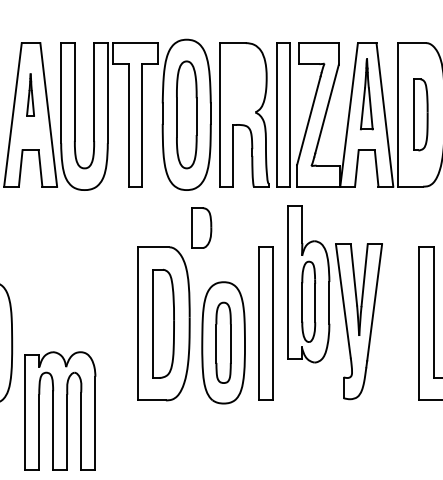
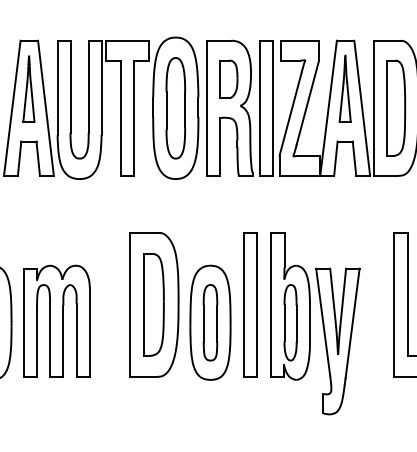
part: (30, 94) -> (28, 89), size x1.67
part: (420, 114) -> (395, 107), size x1.43
part: (201, 227) -> (228, 78), moved
part: (334, 302) -> (314, 323), moved
part: (60, 410) -> (57, 320), moved

